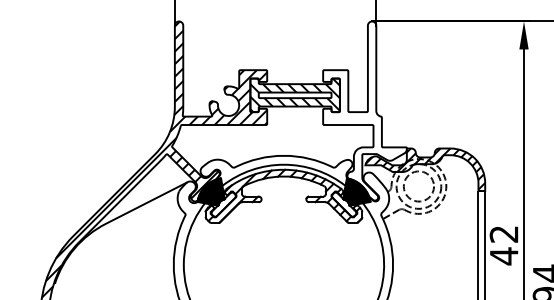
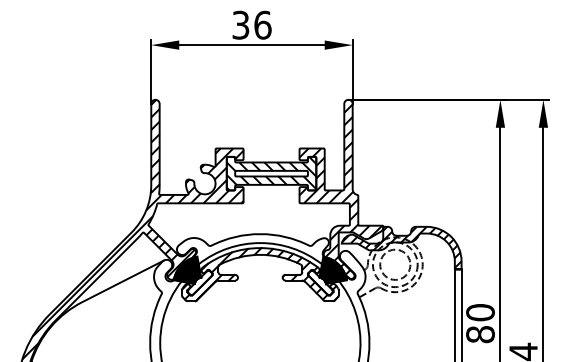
hatch: (364, 111) -> (340, 189), added
text: (504, 245) -> (480, 323), 42 -> 80

